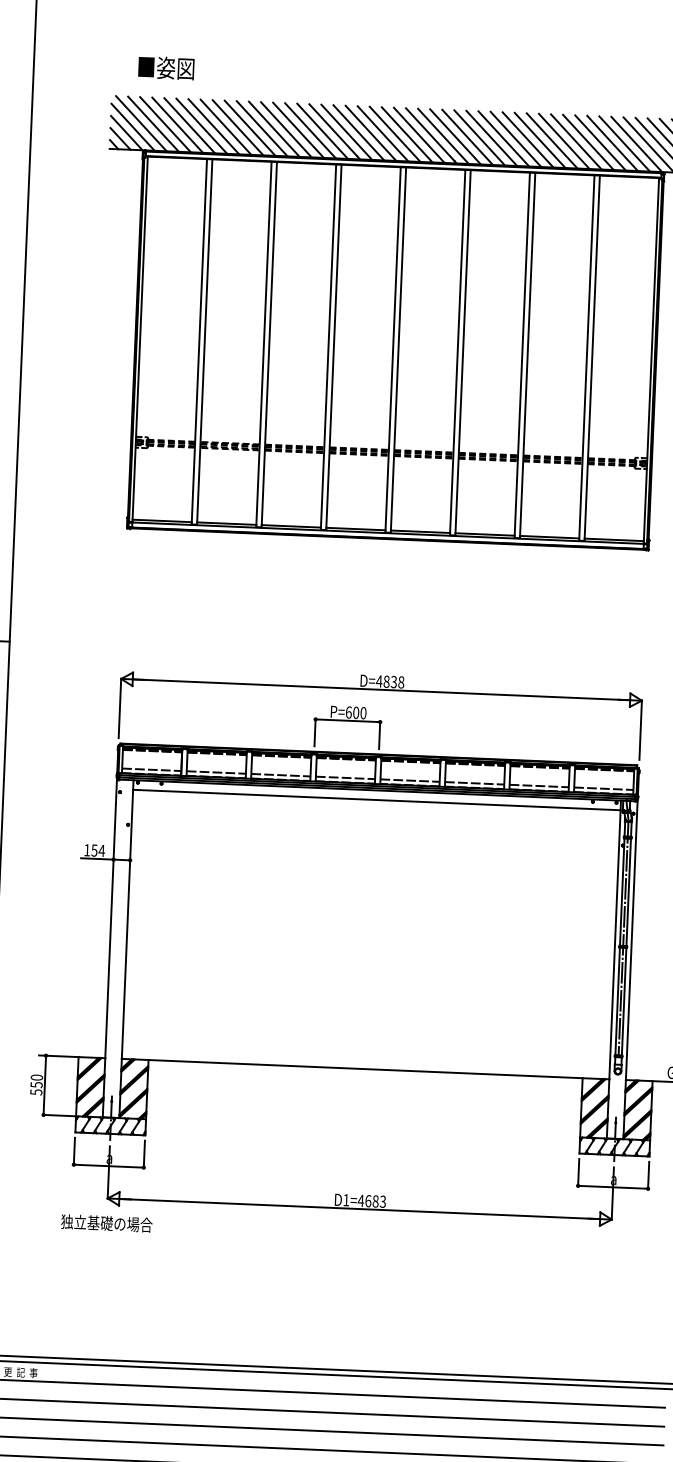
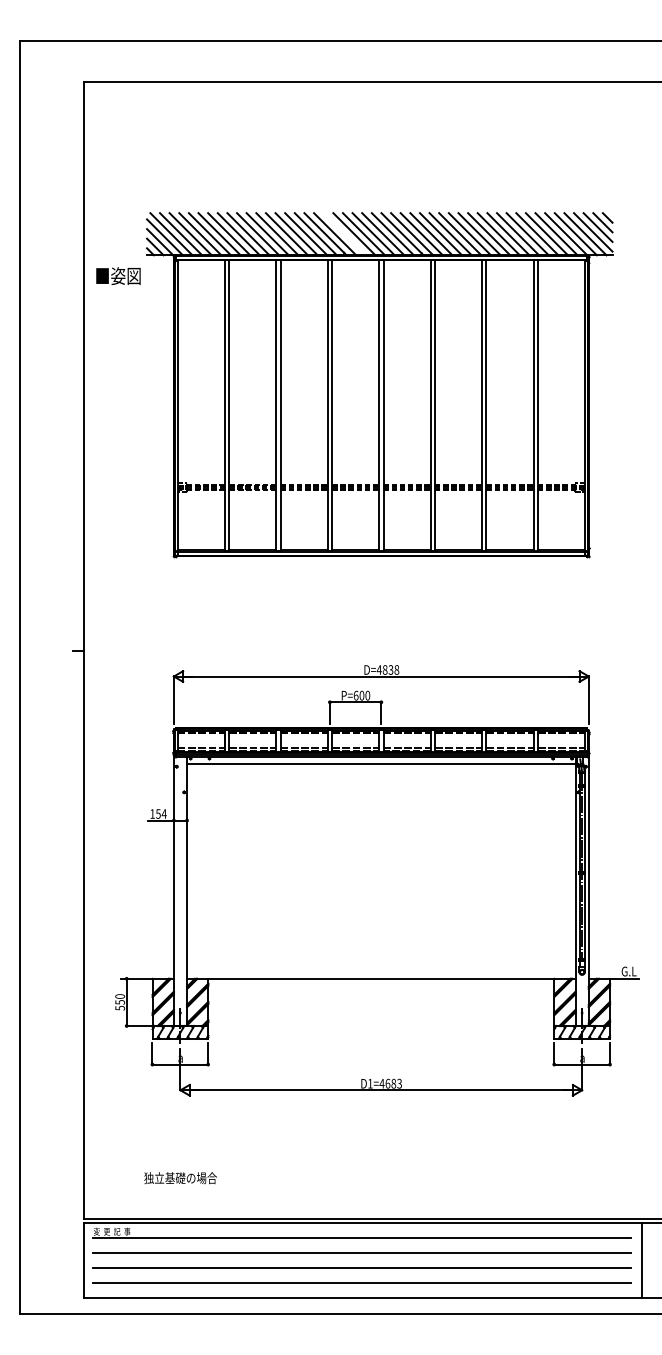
text: (166, 67) -> (118, 275), moved
line: (358, 133) -> (344, 234), removed
text: (106, 1223) -> (180, 1178), moved

